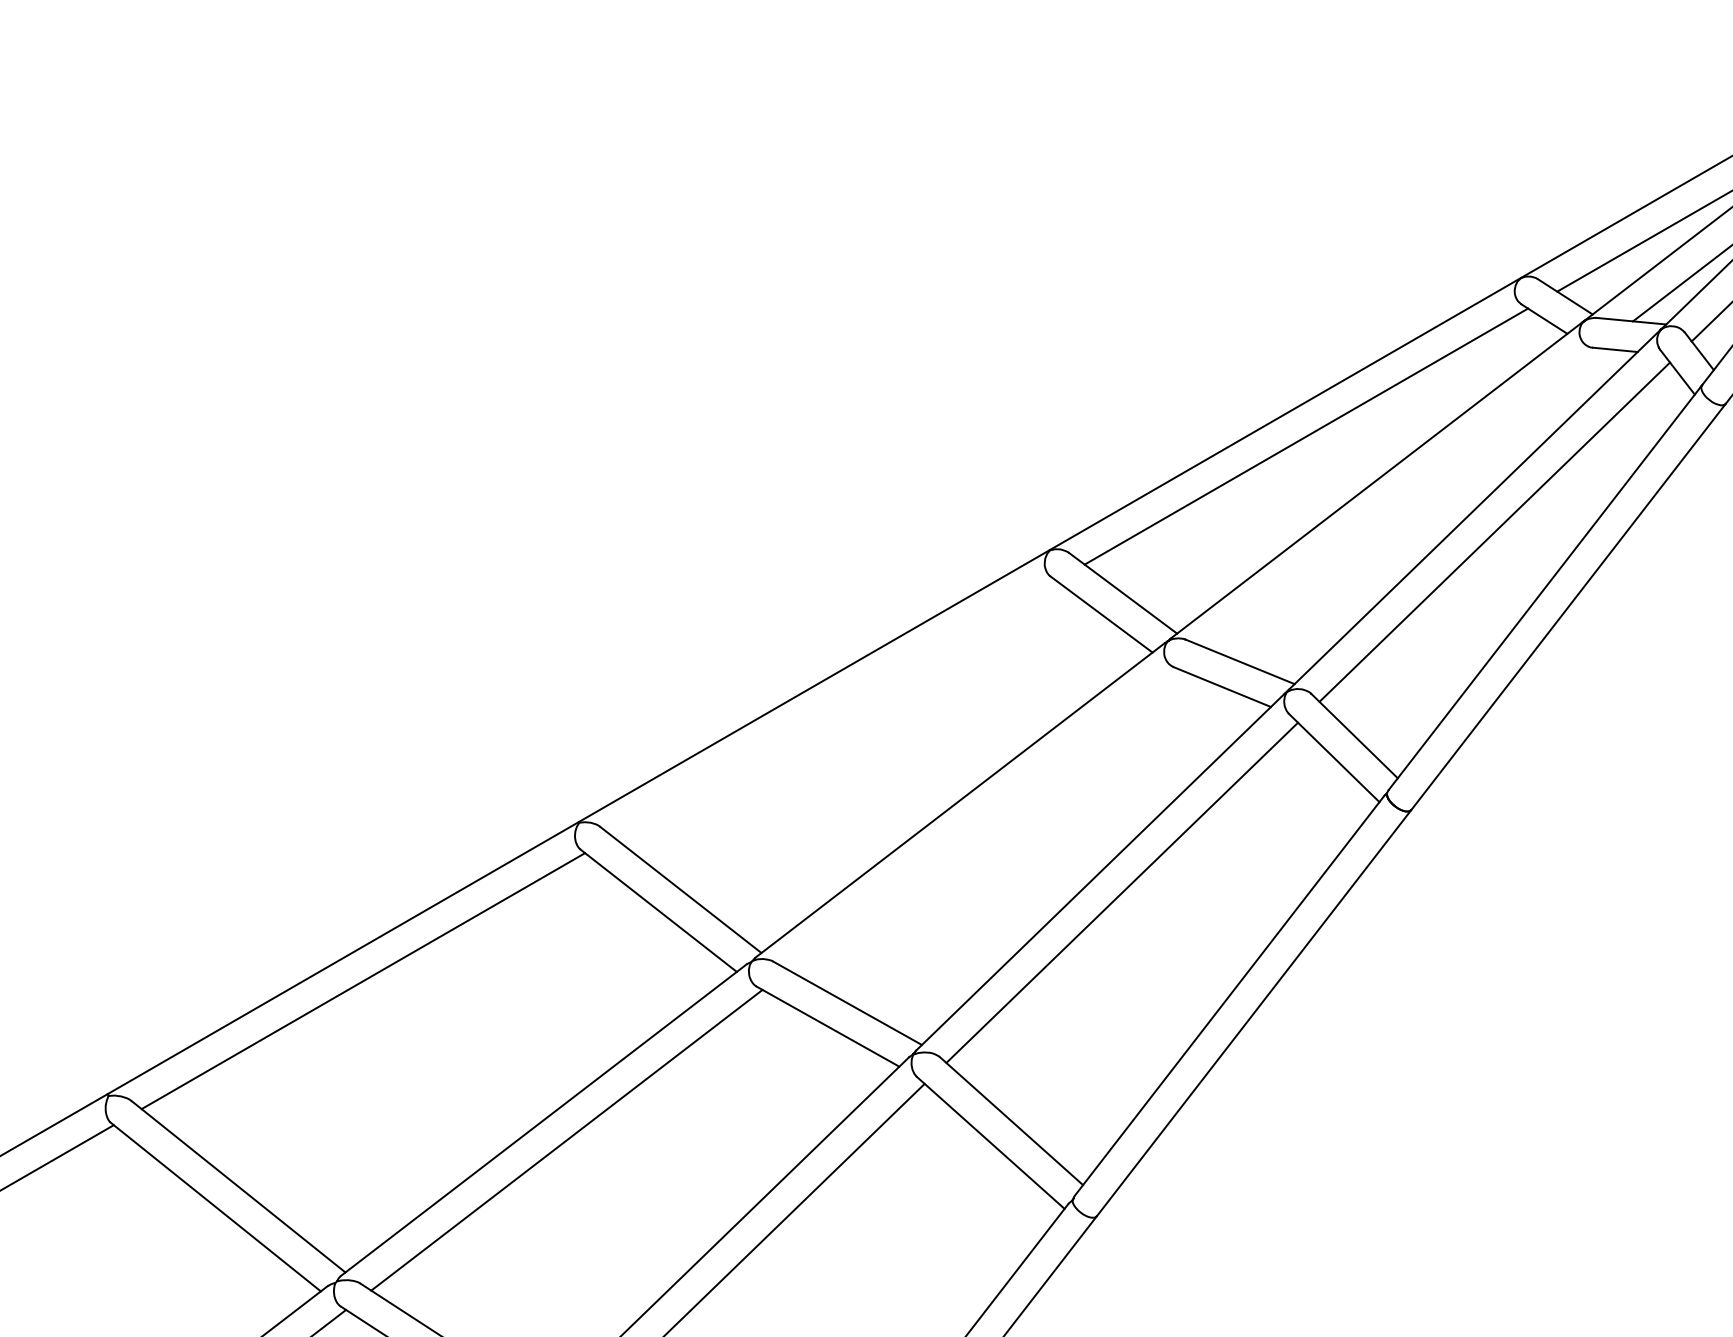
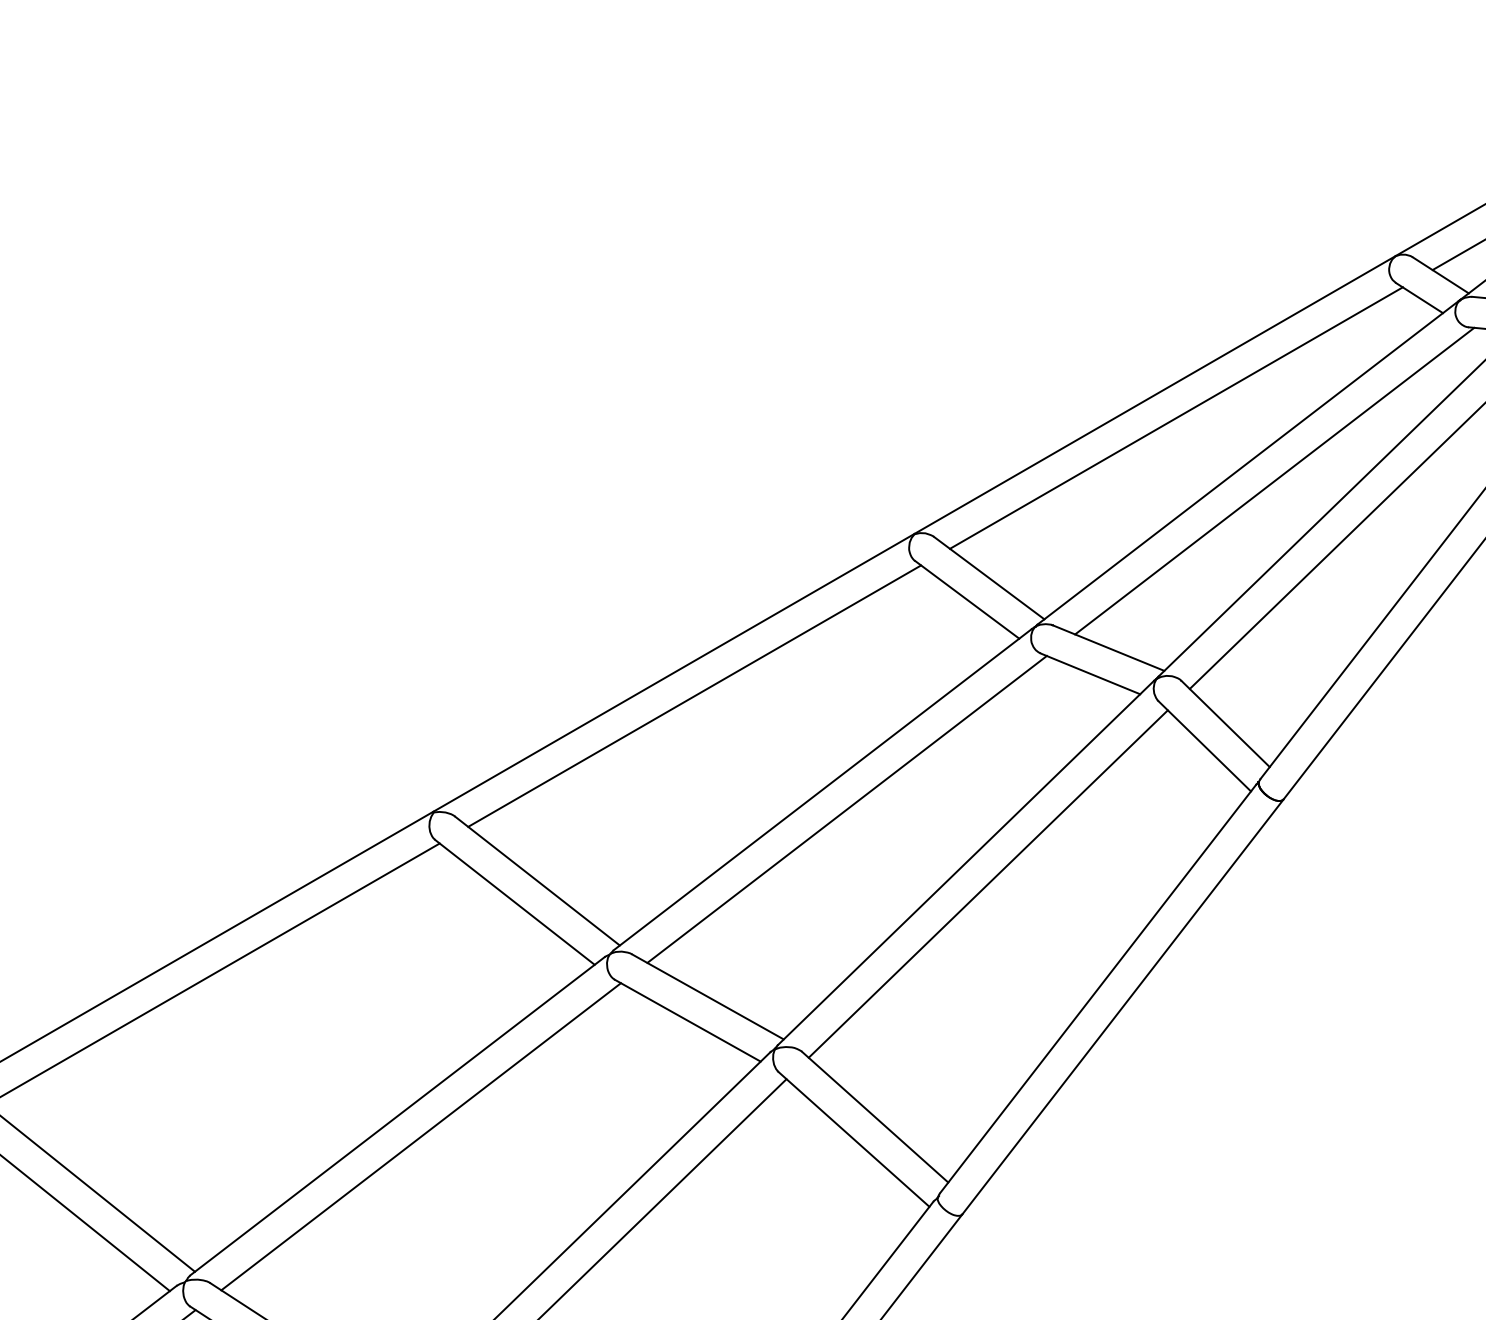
line: (1402, 498) -> (1274, 481), added
line: (834, 708) -> (694, 695), added
line: (983, 819) -> (846, 809), added

